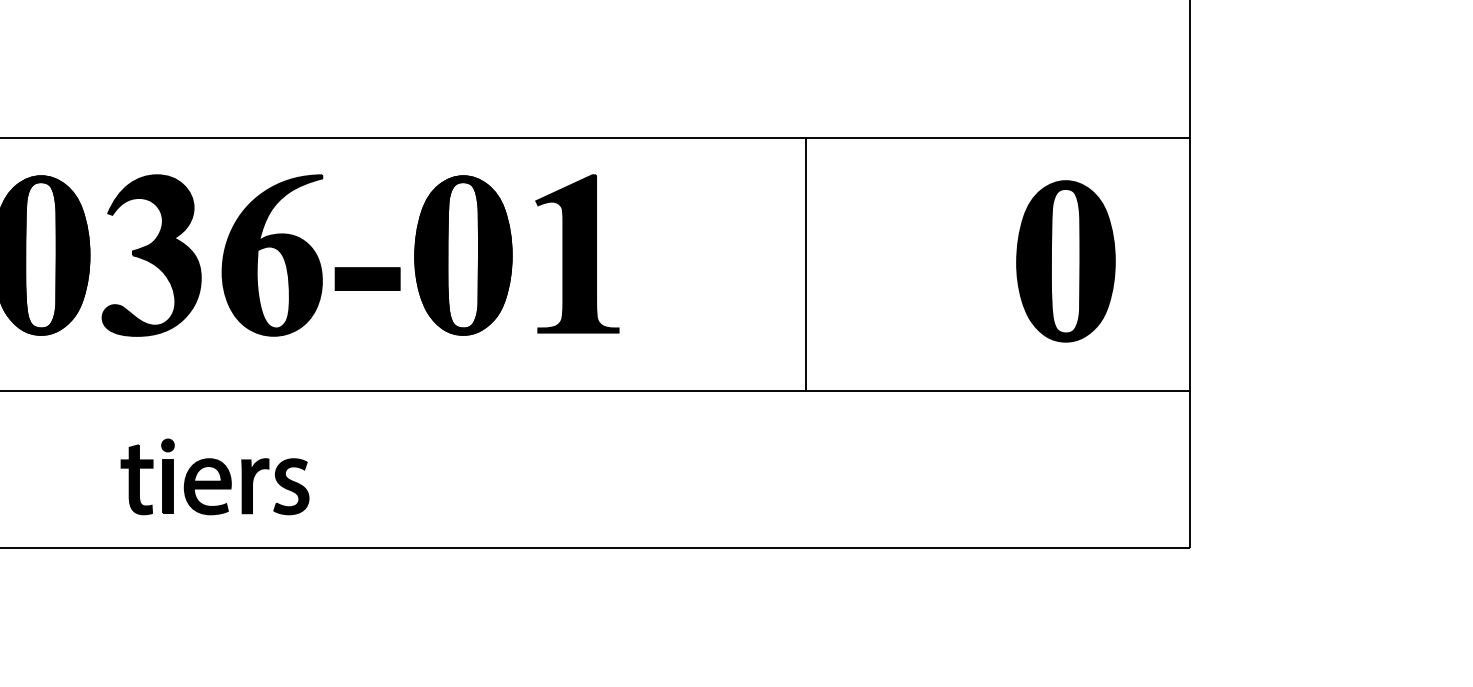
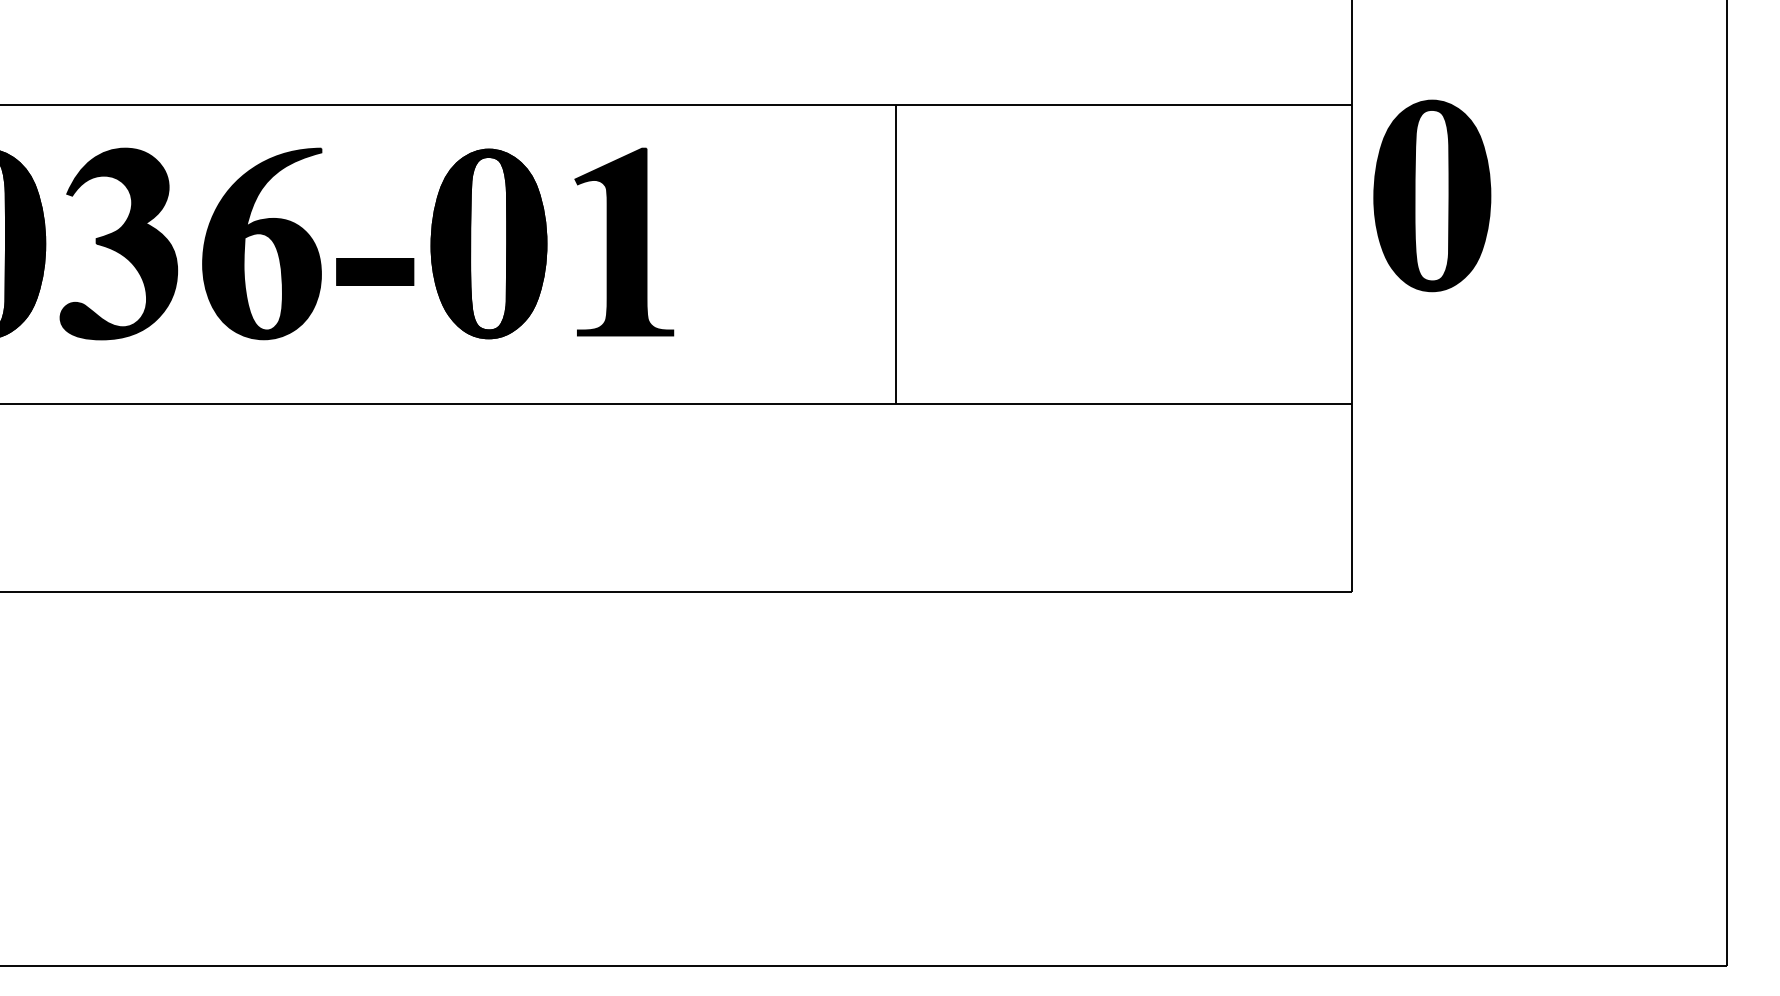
part: (1066, 261) -> (1432, 195), moved
part: (214, 476) -> (193, 506), removed

